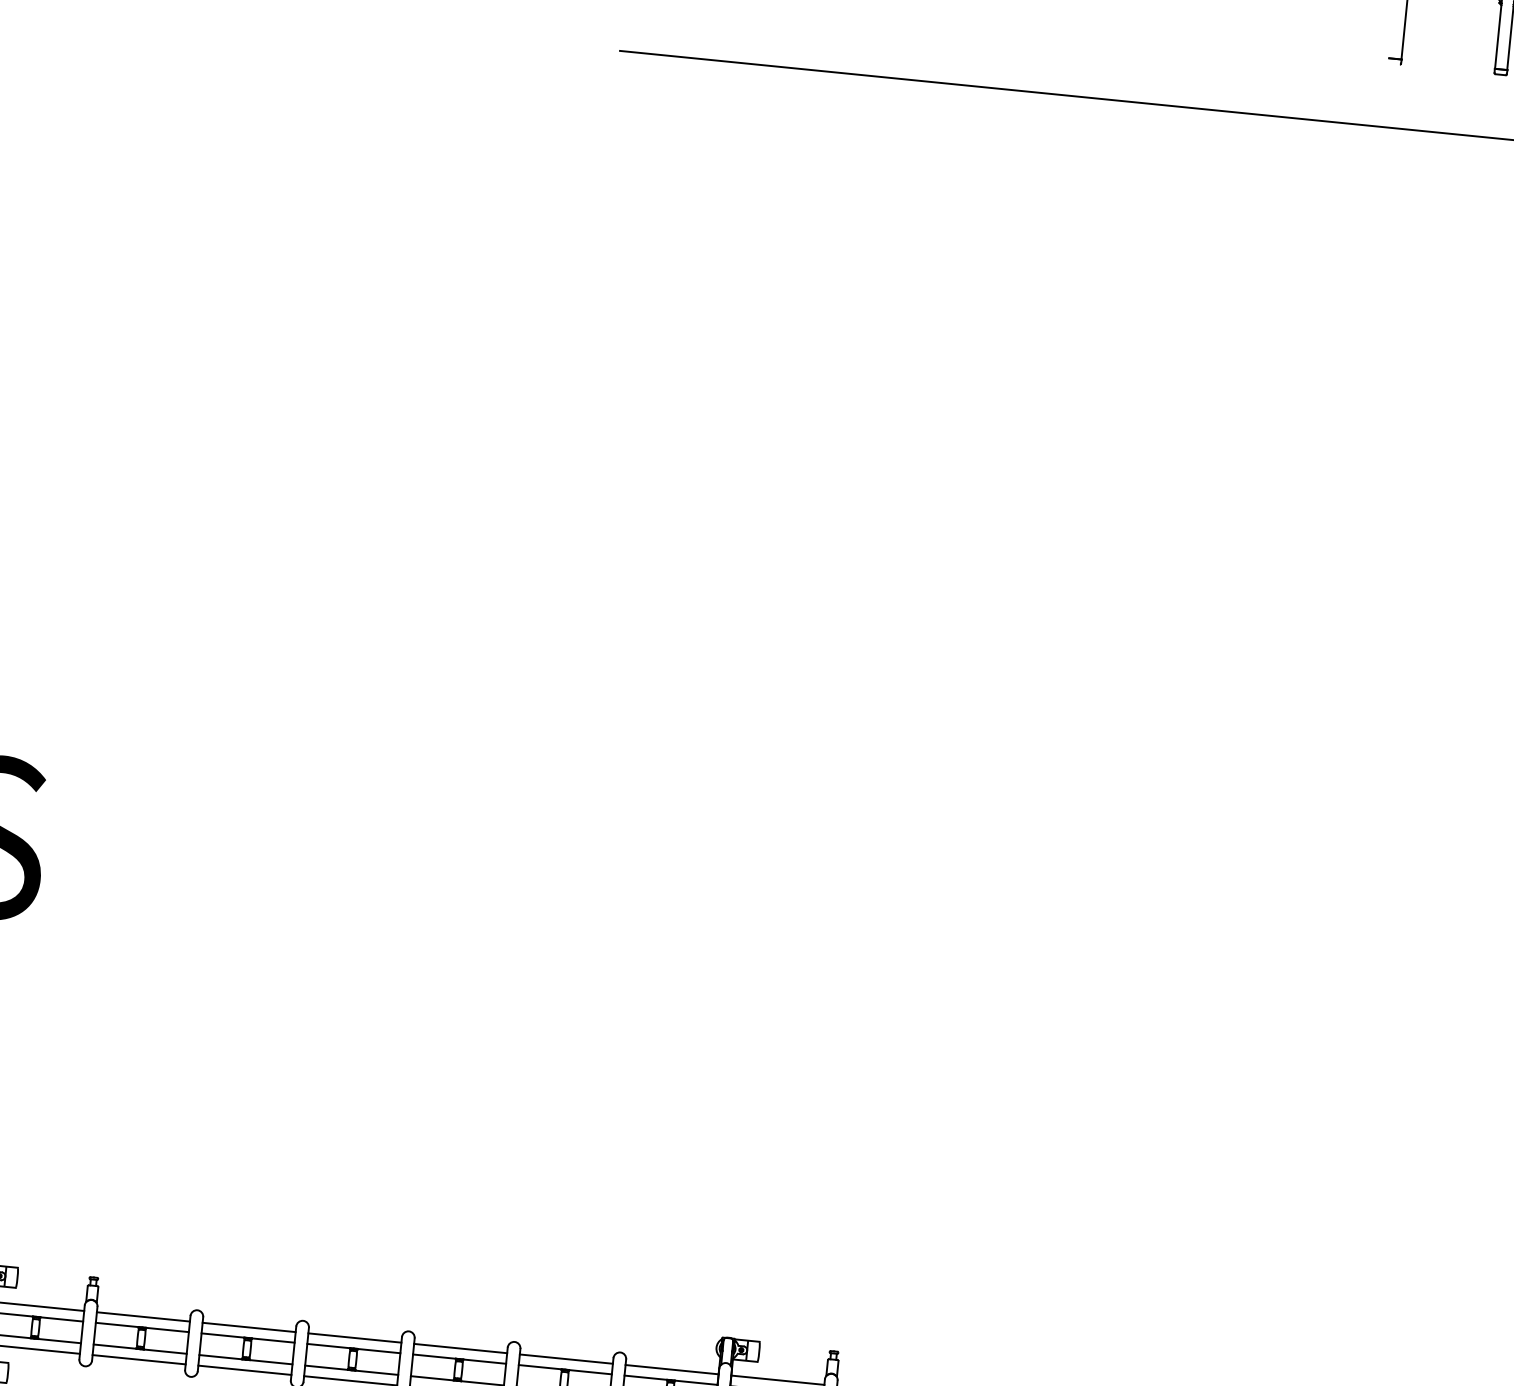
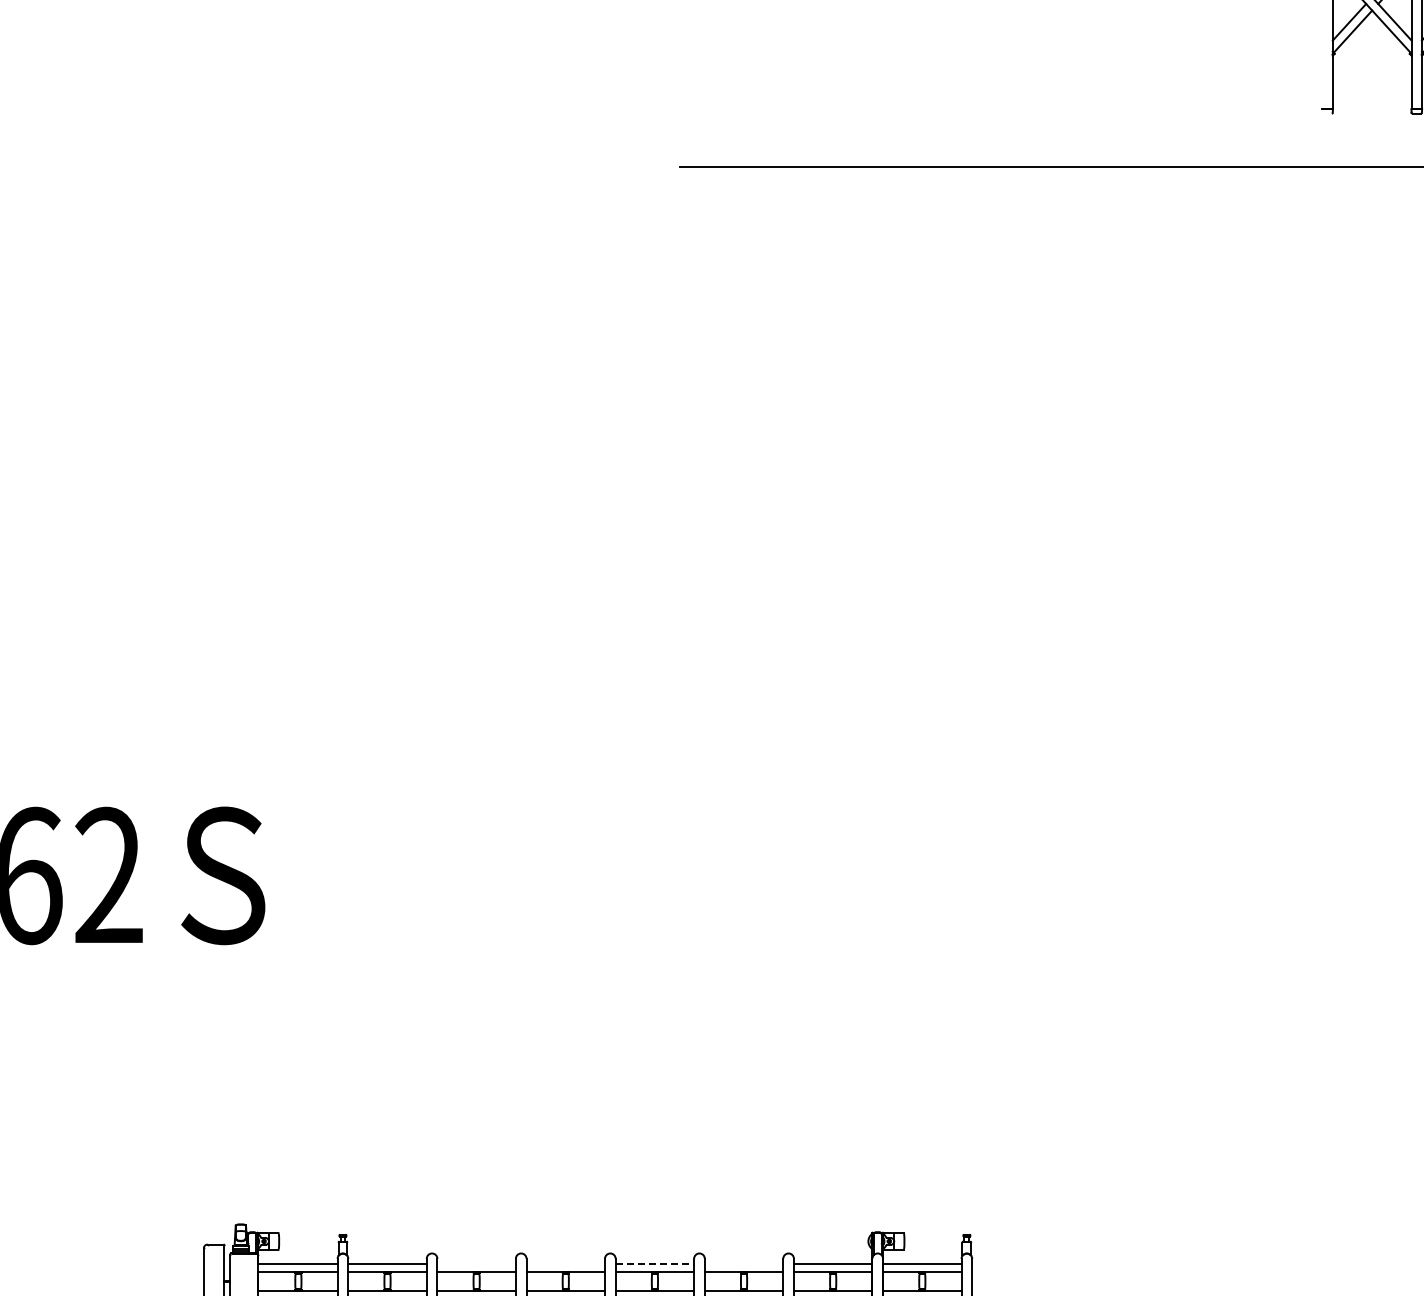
line: (249, 1327) -> (476, 1263), removed
line: (354, 1337) -> (565, 1263), removed
line: (461, 1348) -> (655, 1263), solid -> dashed
line: (565, 1359) -> (743, 1263), removed

